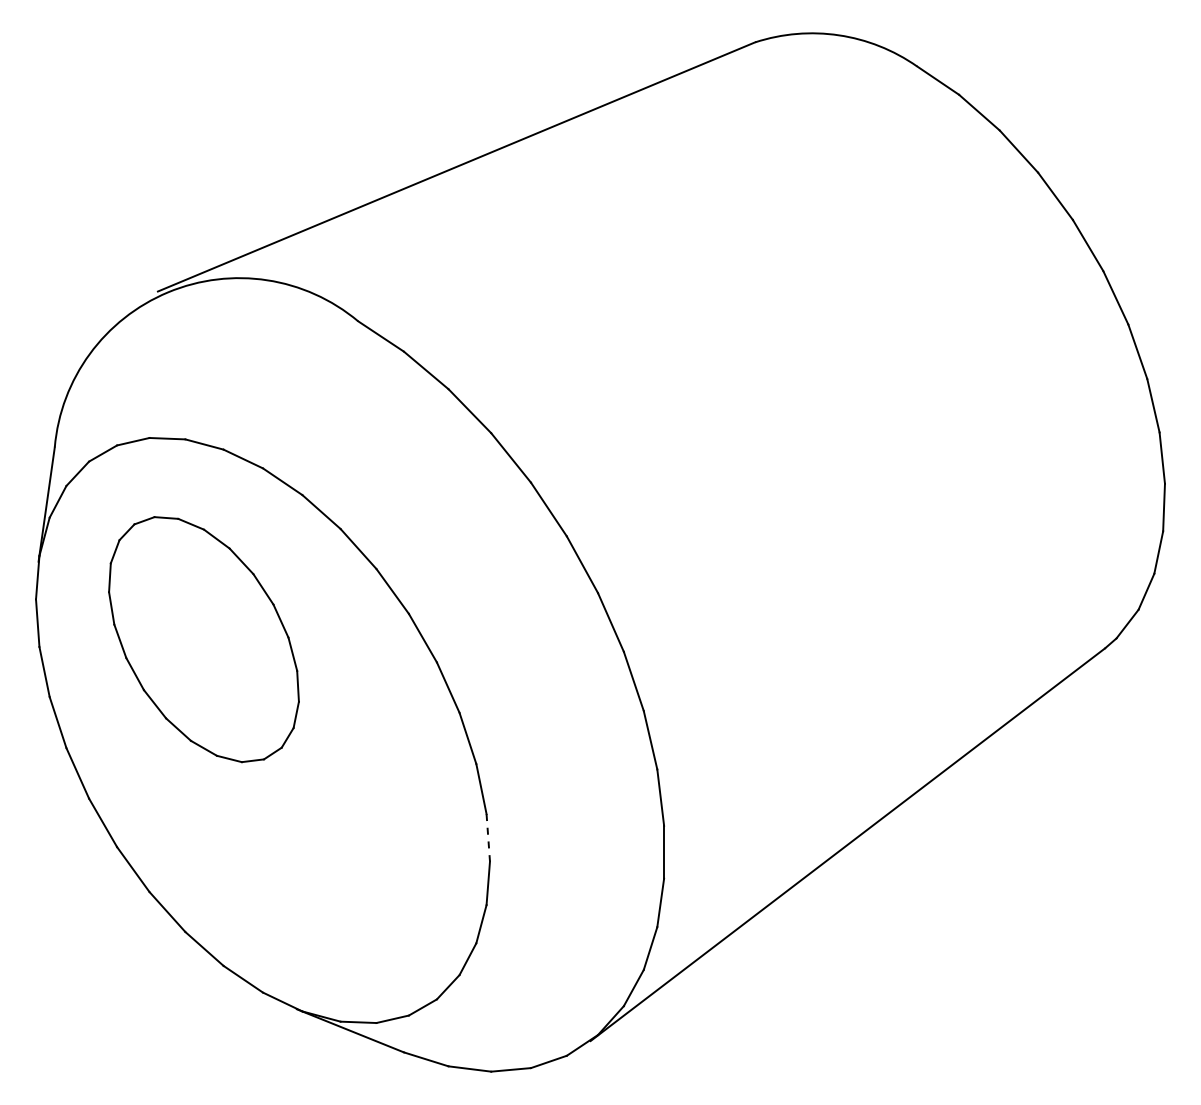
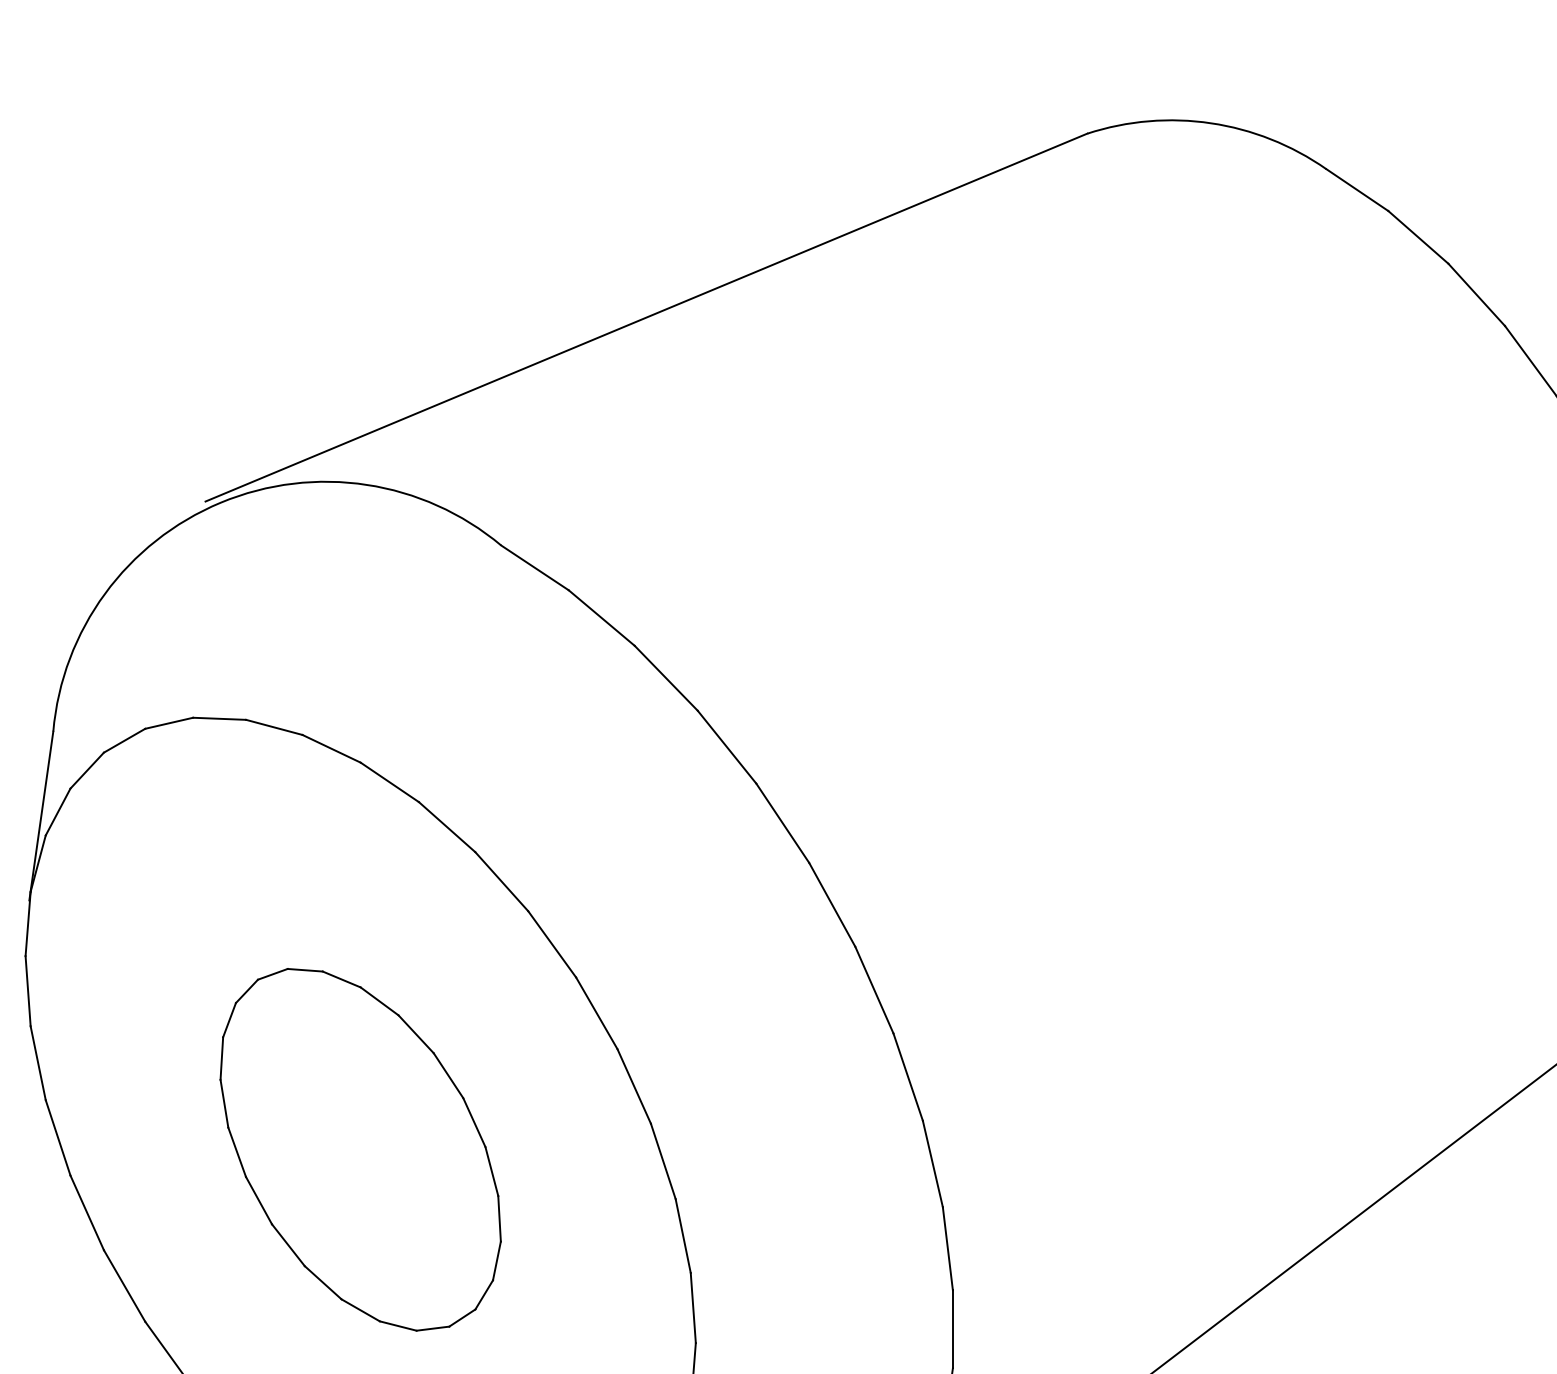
part: (203, 639) -> (359, 1149), moved
line: (488, 837) -> (693, 1307), dashed -> solid

